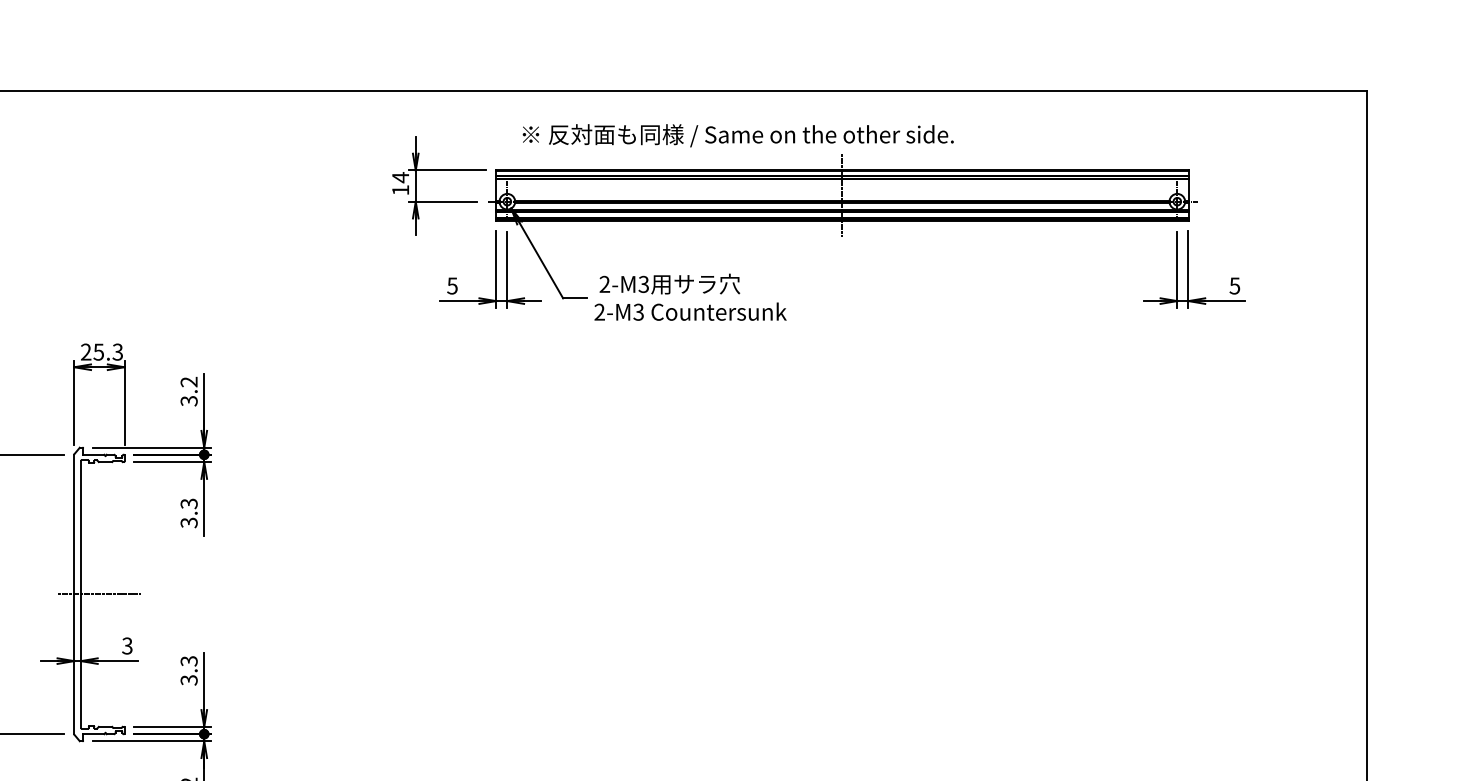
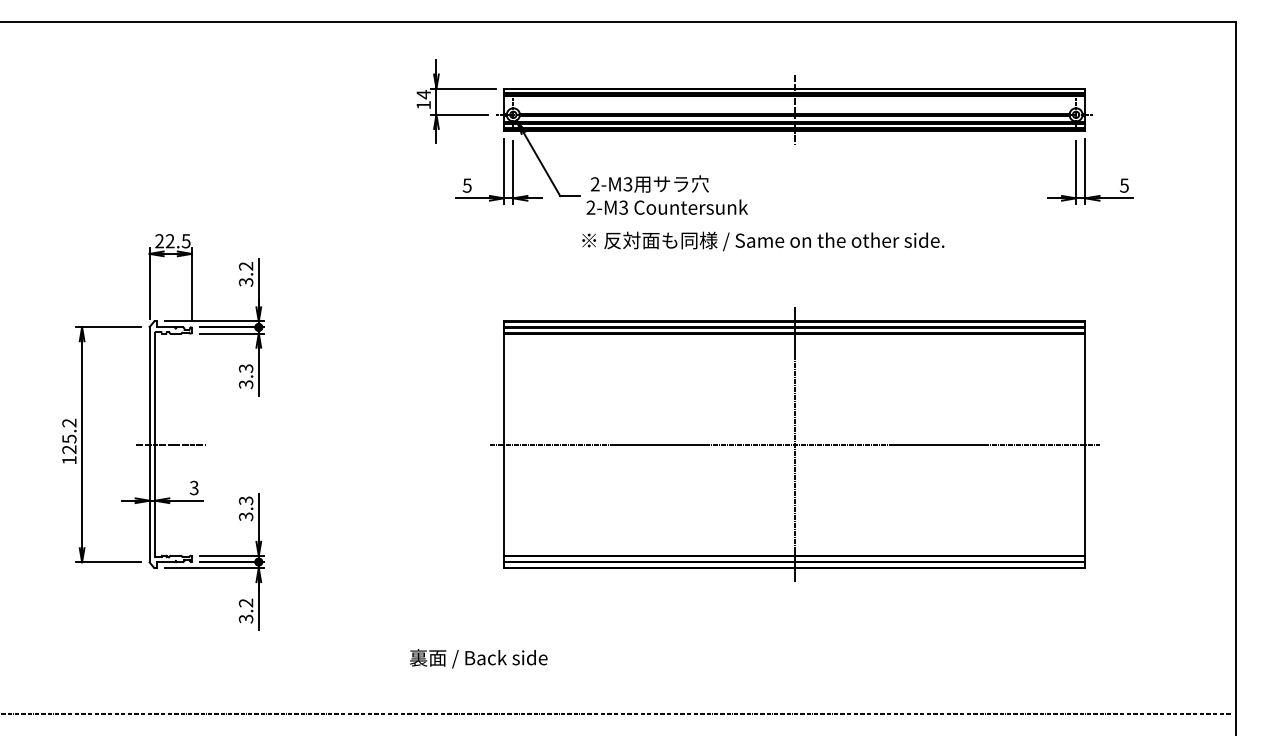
text: (738, 135) -> (763, 241), moved
text: (107, 352) -> (177, 241), 25.3 -> 22.5
part: (842, 594) -> (794, 444), added

